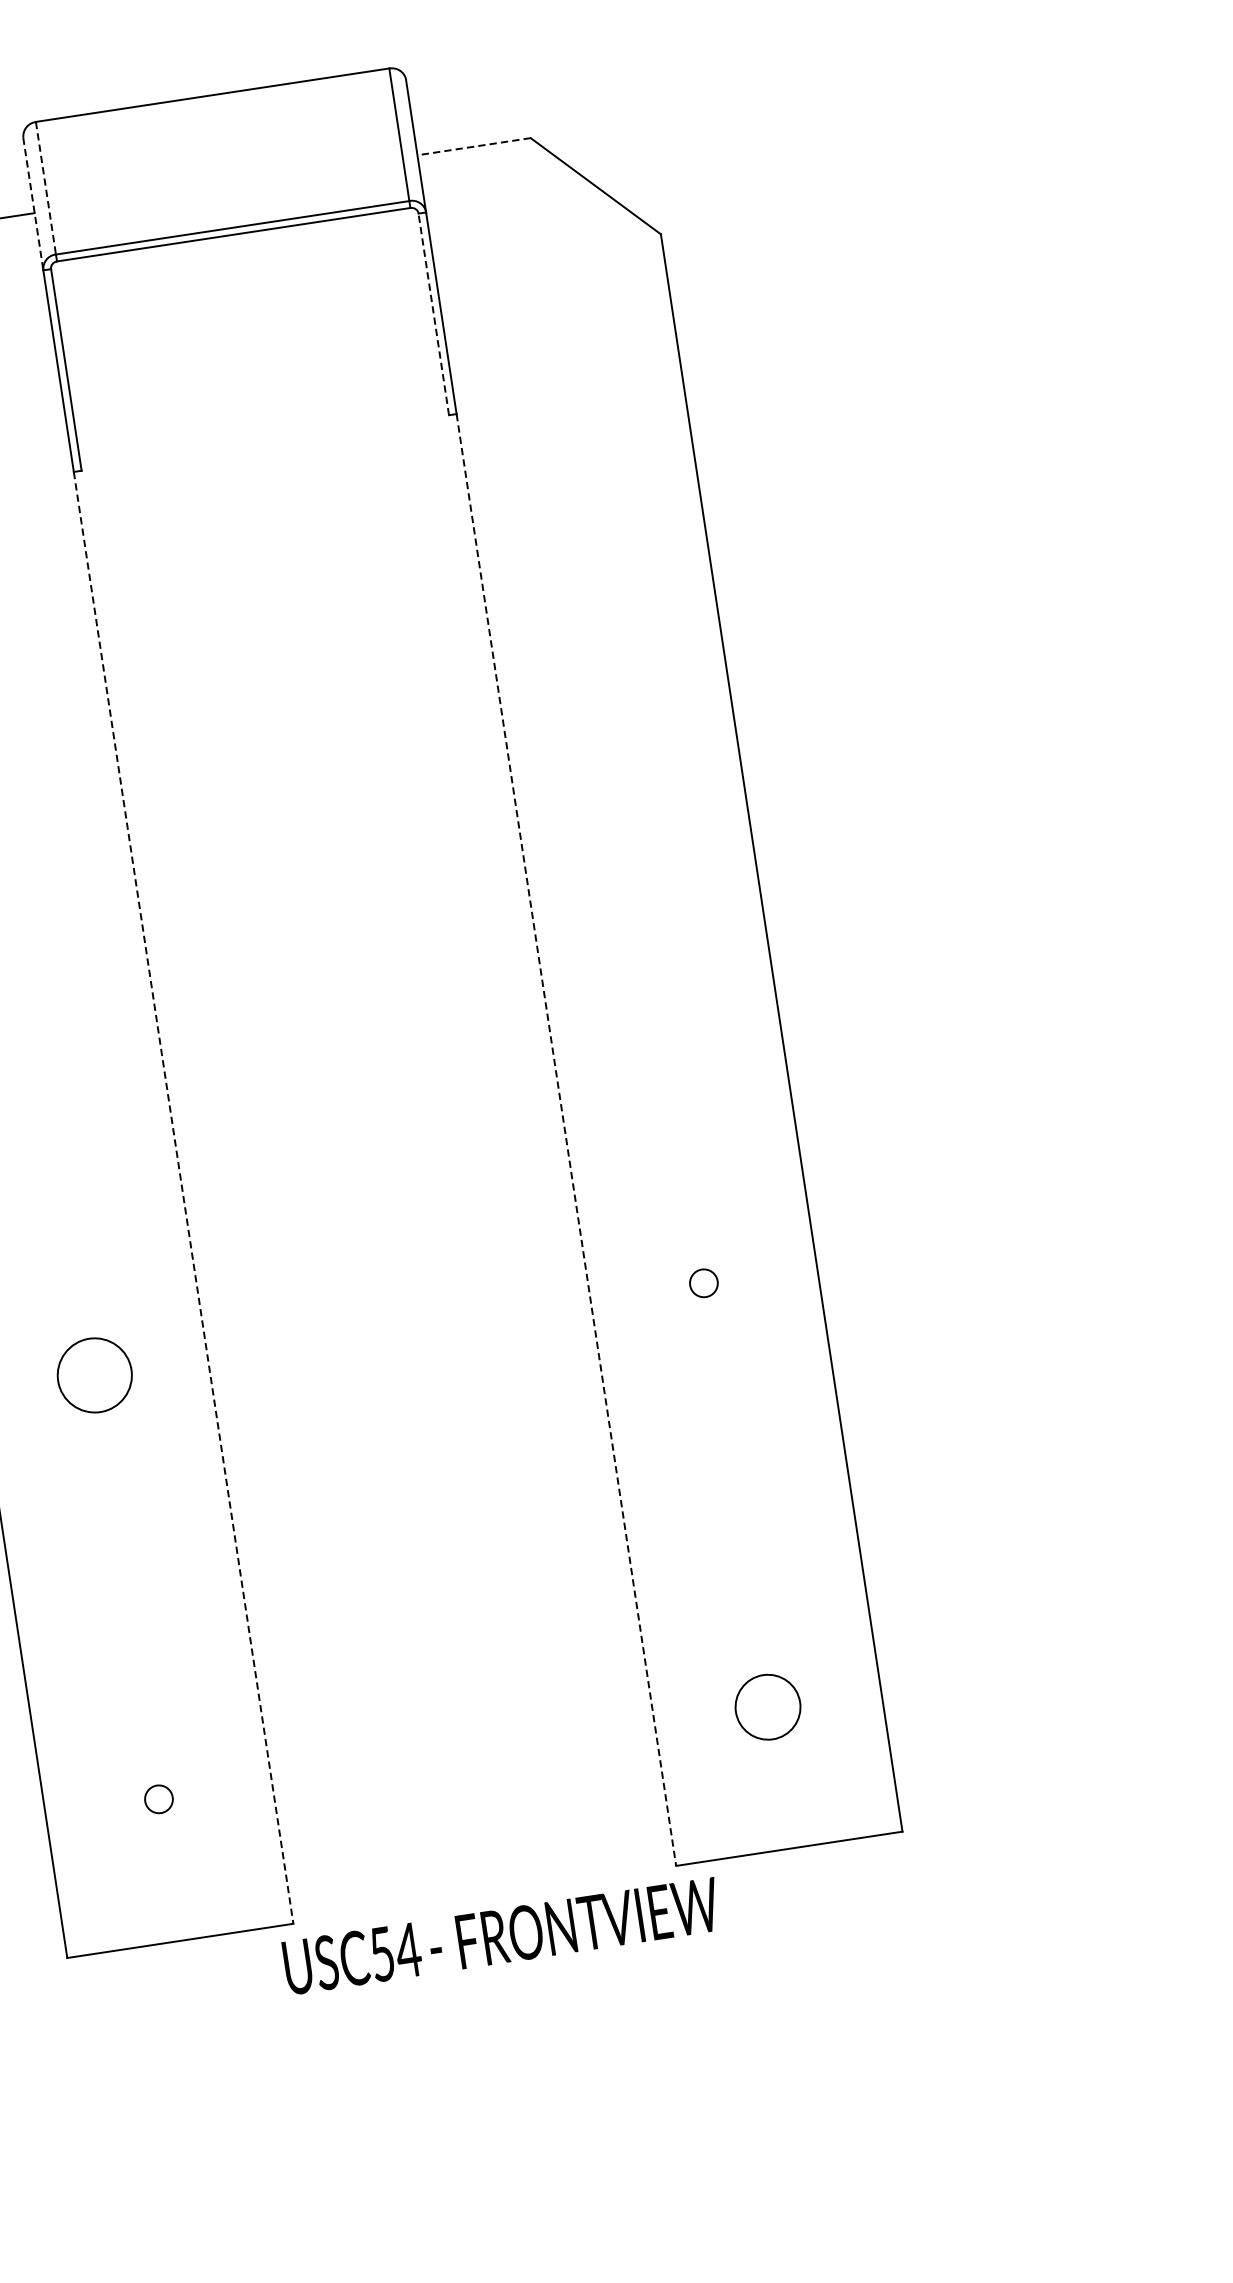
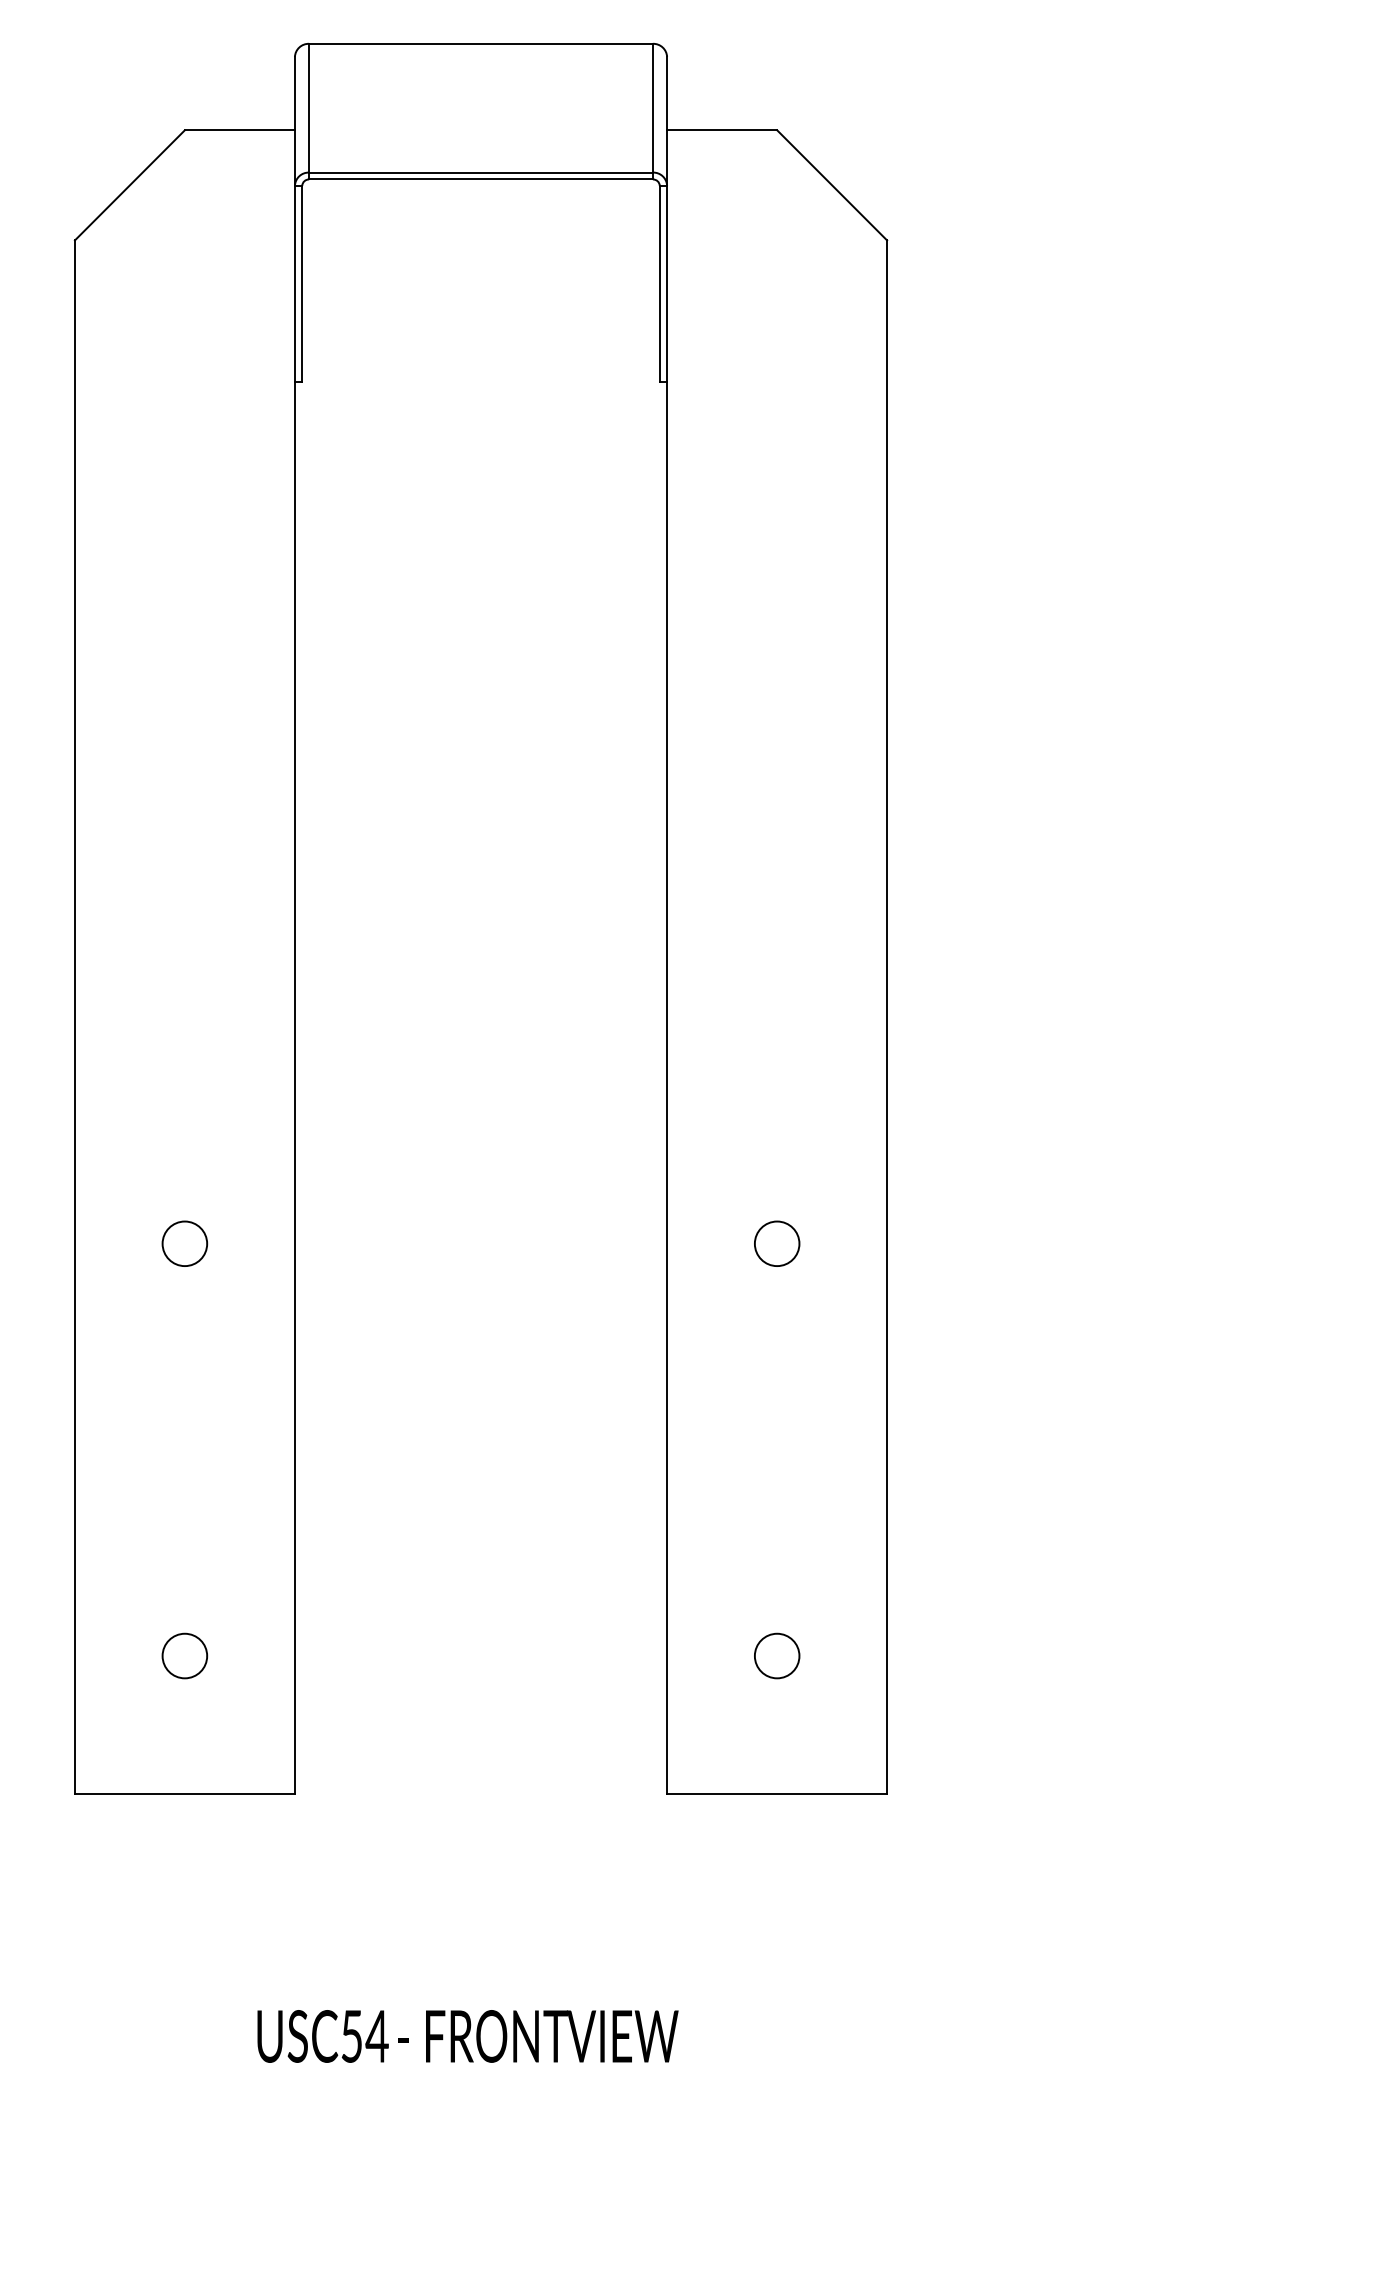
line: (473, 147) -> (721, 130), dashed -> solid
line: (46, 188) -> (309, 108), dashed -> solid
line: (32, 204) -> (294, 121), dashed -> solid
line: (433, 314) -> (659, 283), dashed -> solid
line: (566, 1139) -> (667, 1087), dashed -> solid
line: (183, 1197) -> (294, 1087), dashed -> solid
circle: (703, 1283) -> (776, 1243), size x1.67
circle: (94, 1375) -> (184, 1243), size x0.62
circle: (767, 1706) -> (776, 1655), size x0.71
circle: (158, 1798) -> (184, 1655), size x1.67
text: (501, 1936) -> (467, 2036), moved

